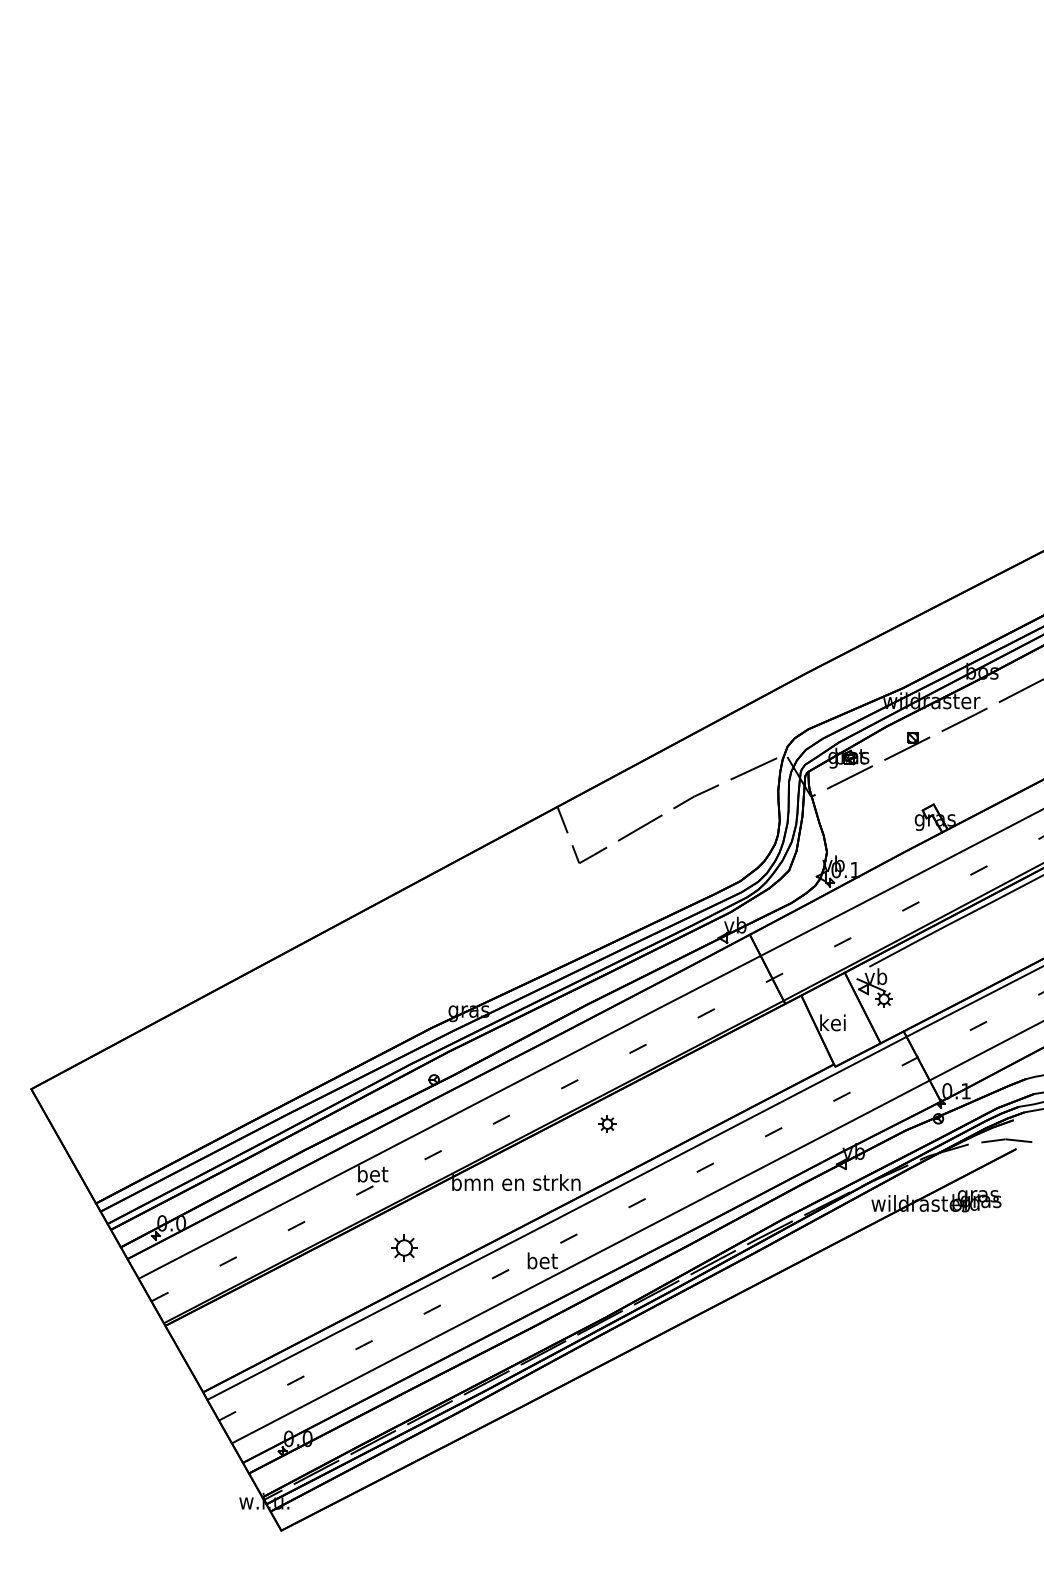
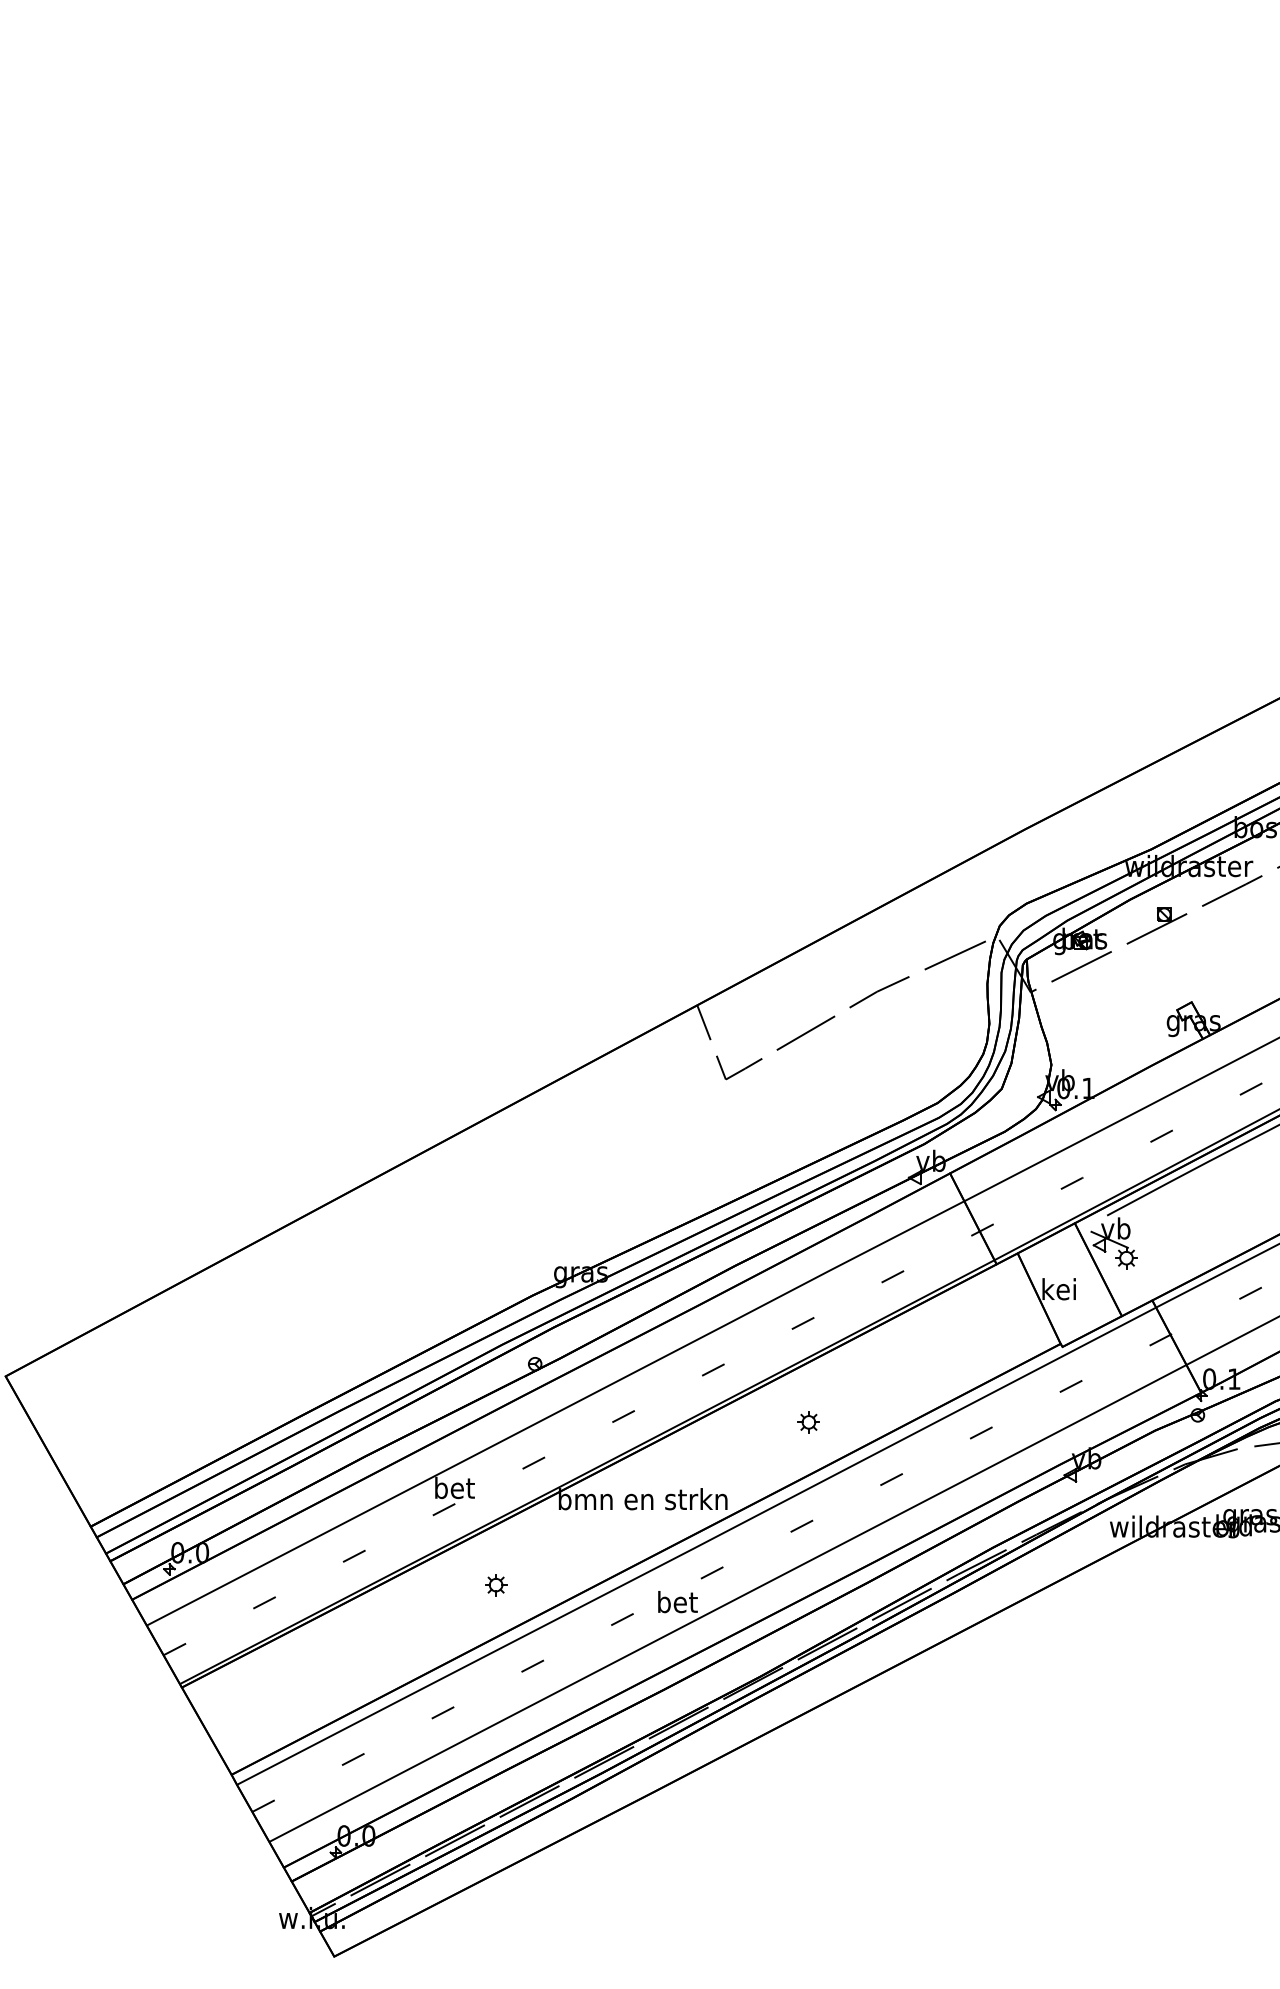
part: (607, 1123) -> (808, 1421), moved
part: (404, 1247) -> (496, 1584), size x0.62

